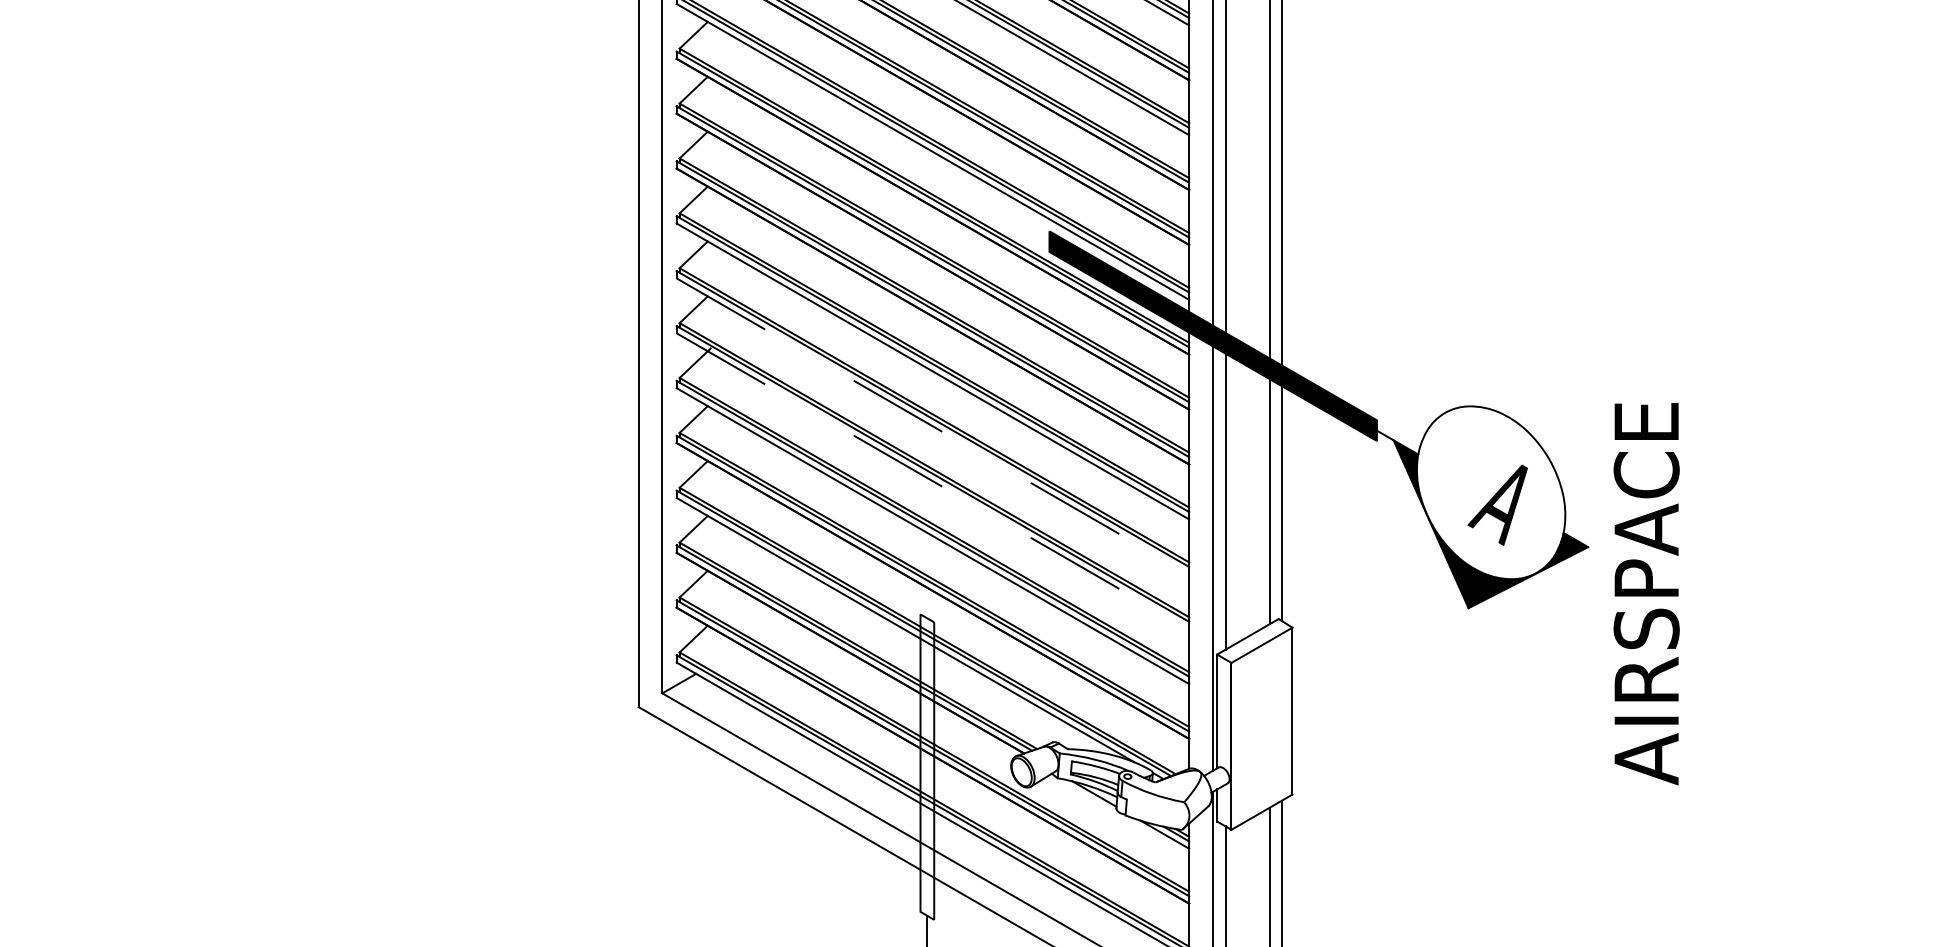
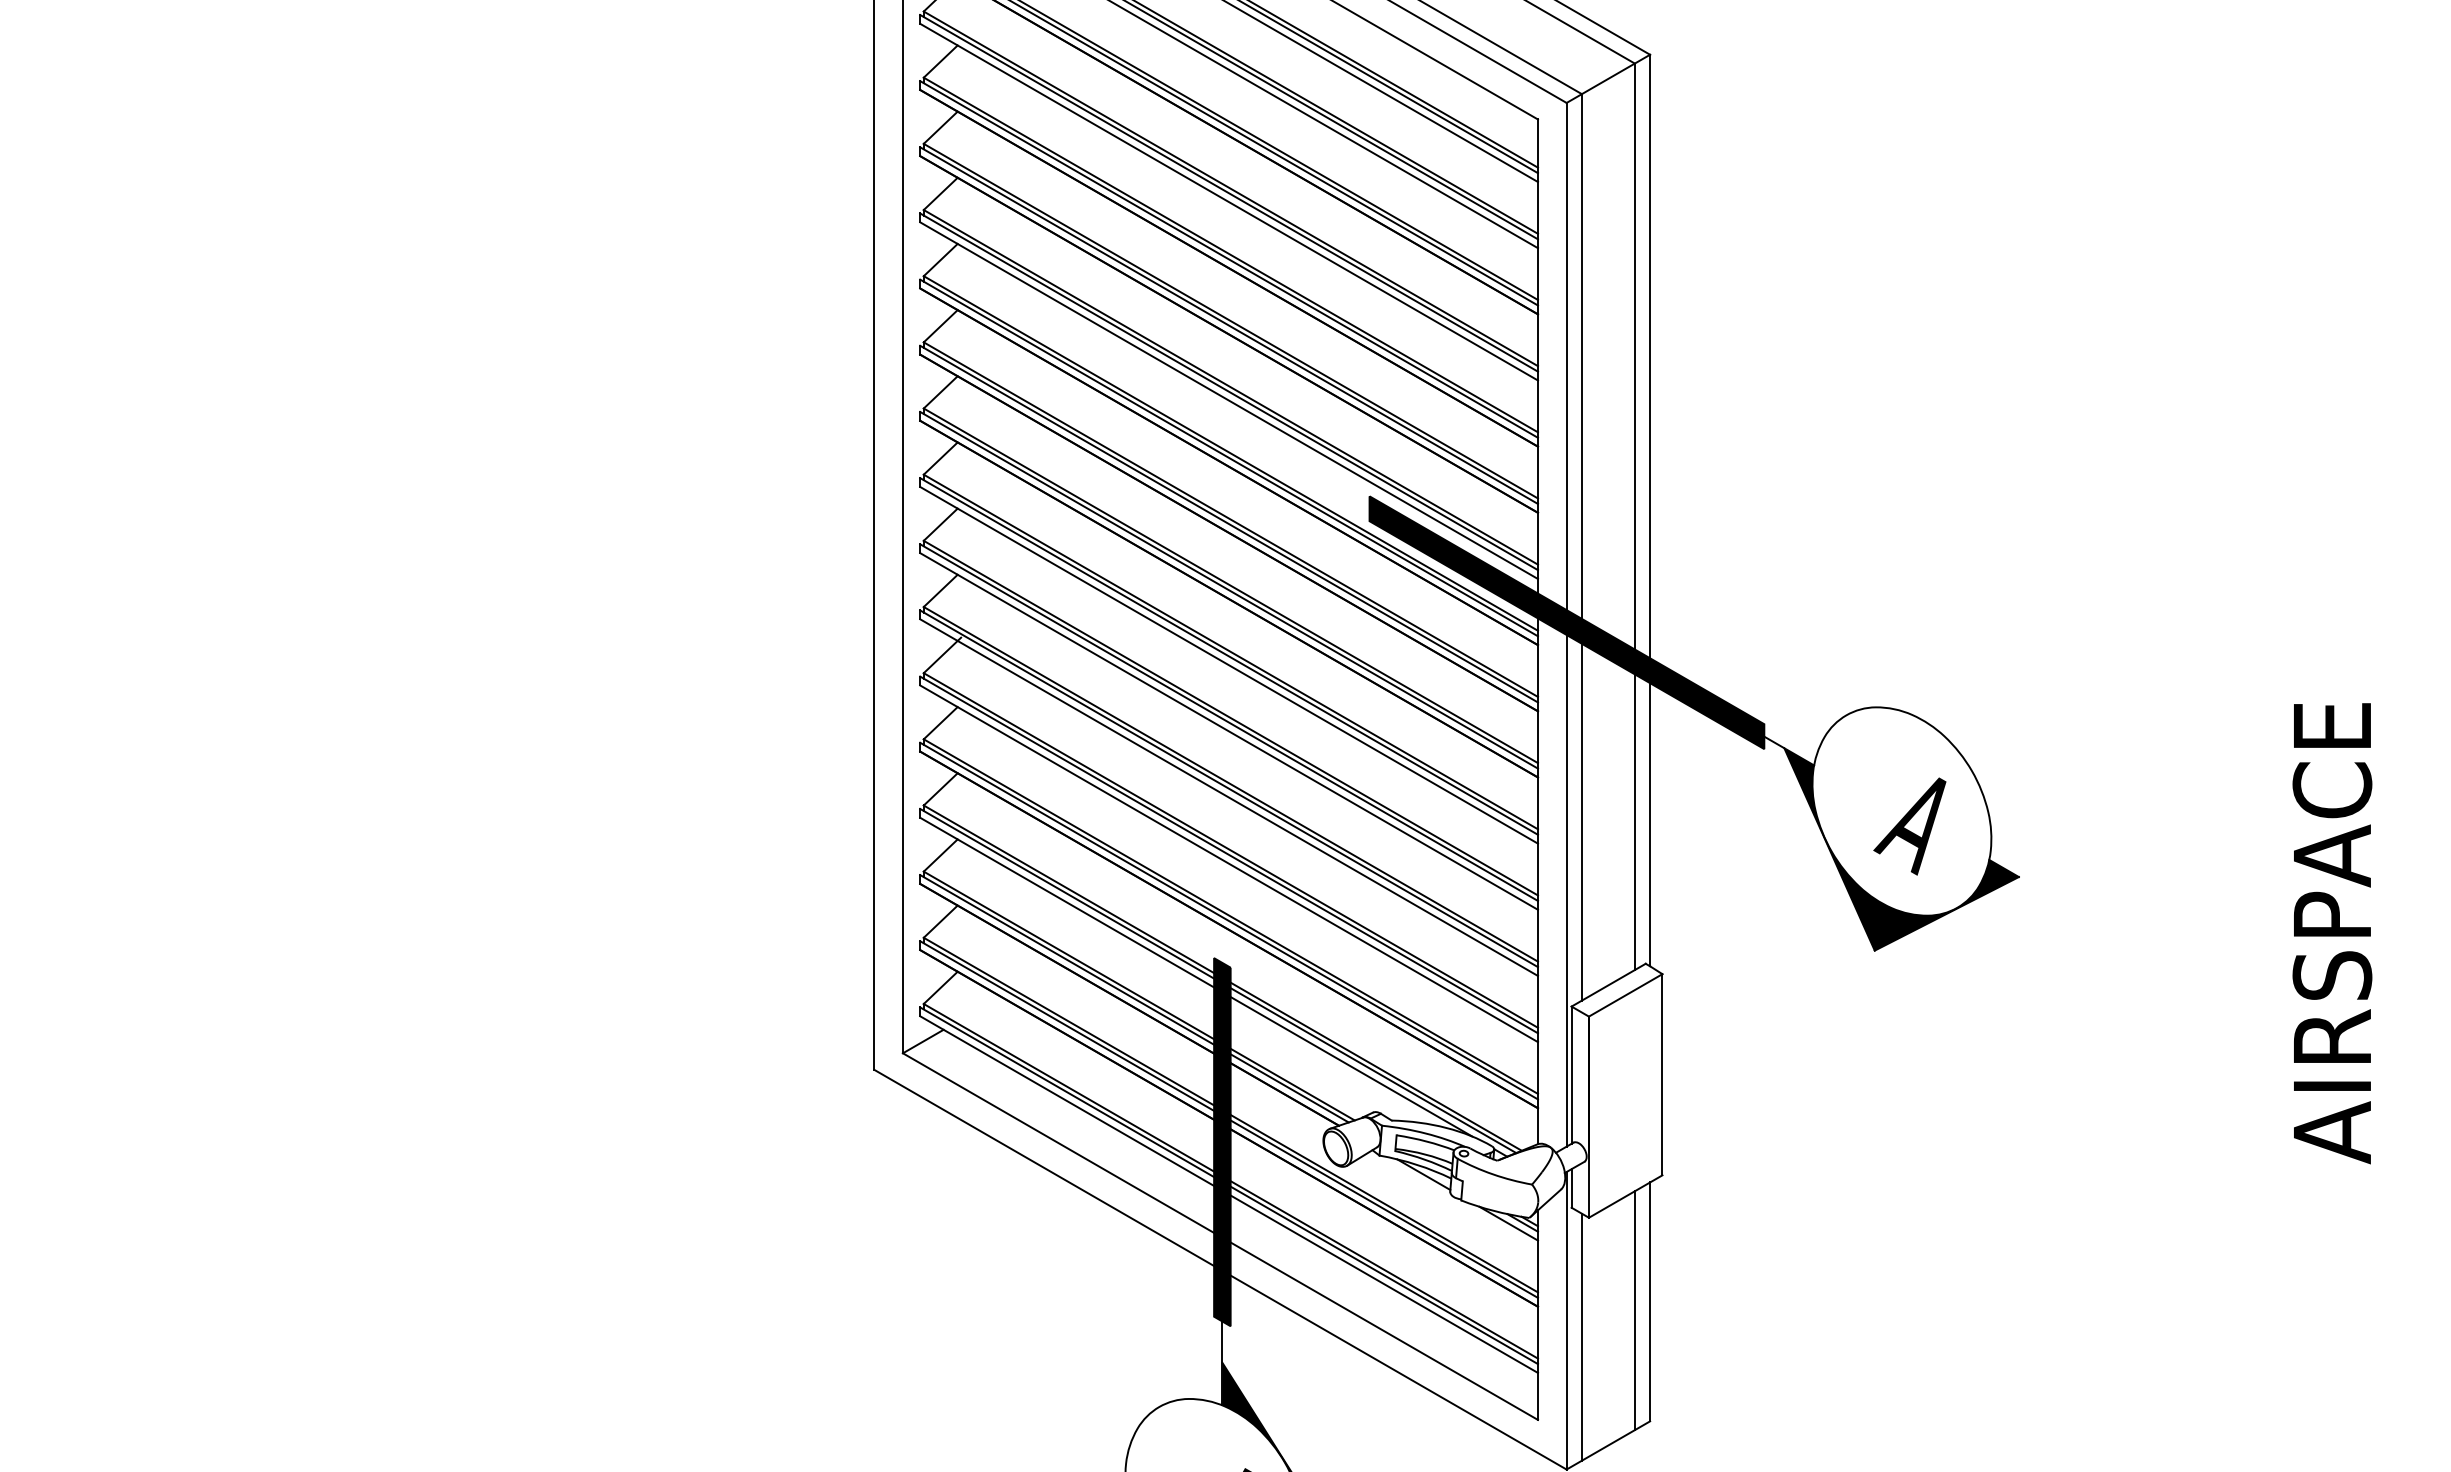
line: (933, 426) -> (1229, 731), dashed -> solid
line: (933, 481) -> (1229, 797), dashed -> solid
text: (1646, 593) -> (2332, 933), moved
fill: (927, 767) -> (1222, 1142), added

